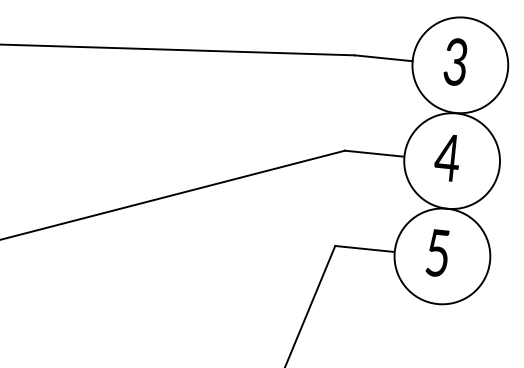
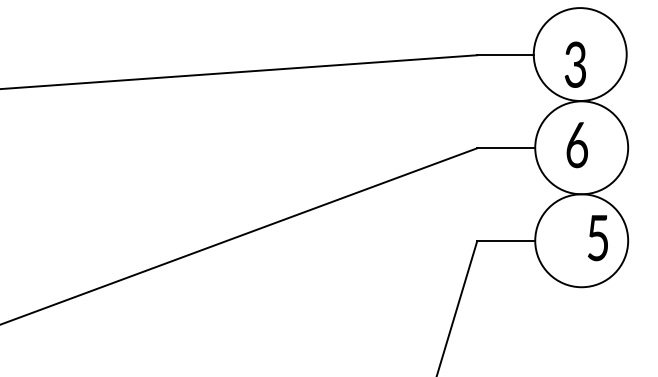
text: (454, 61) -> (574, 64), moved
text: (447, 158) -> (576, 145), 4 -> 6
text: (437, 253) -> (597, 238), moved

